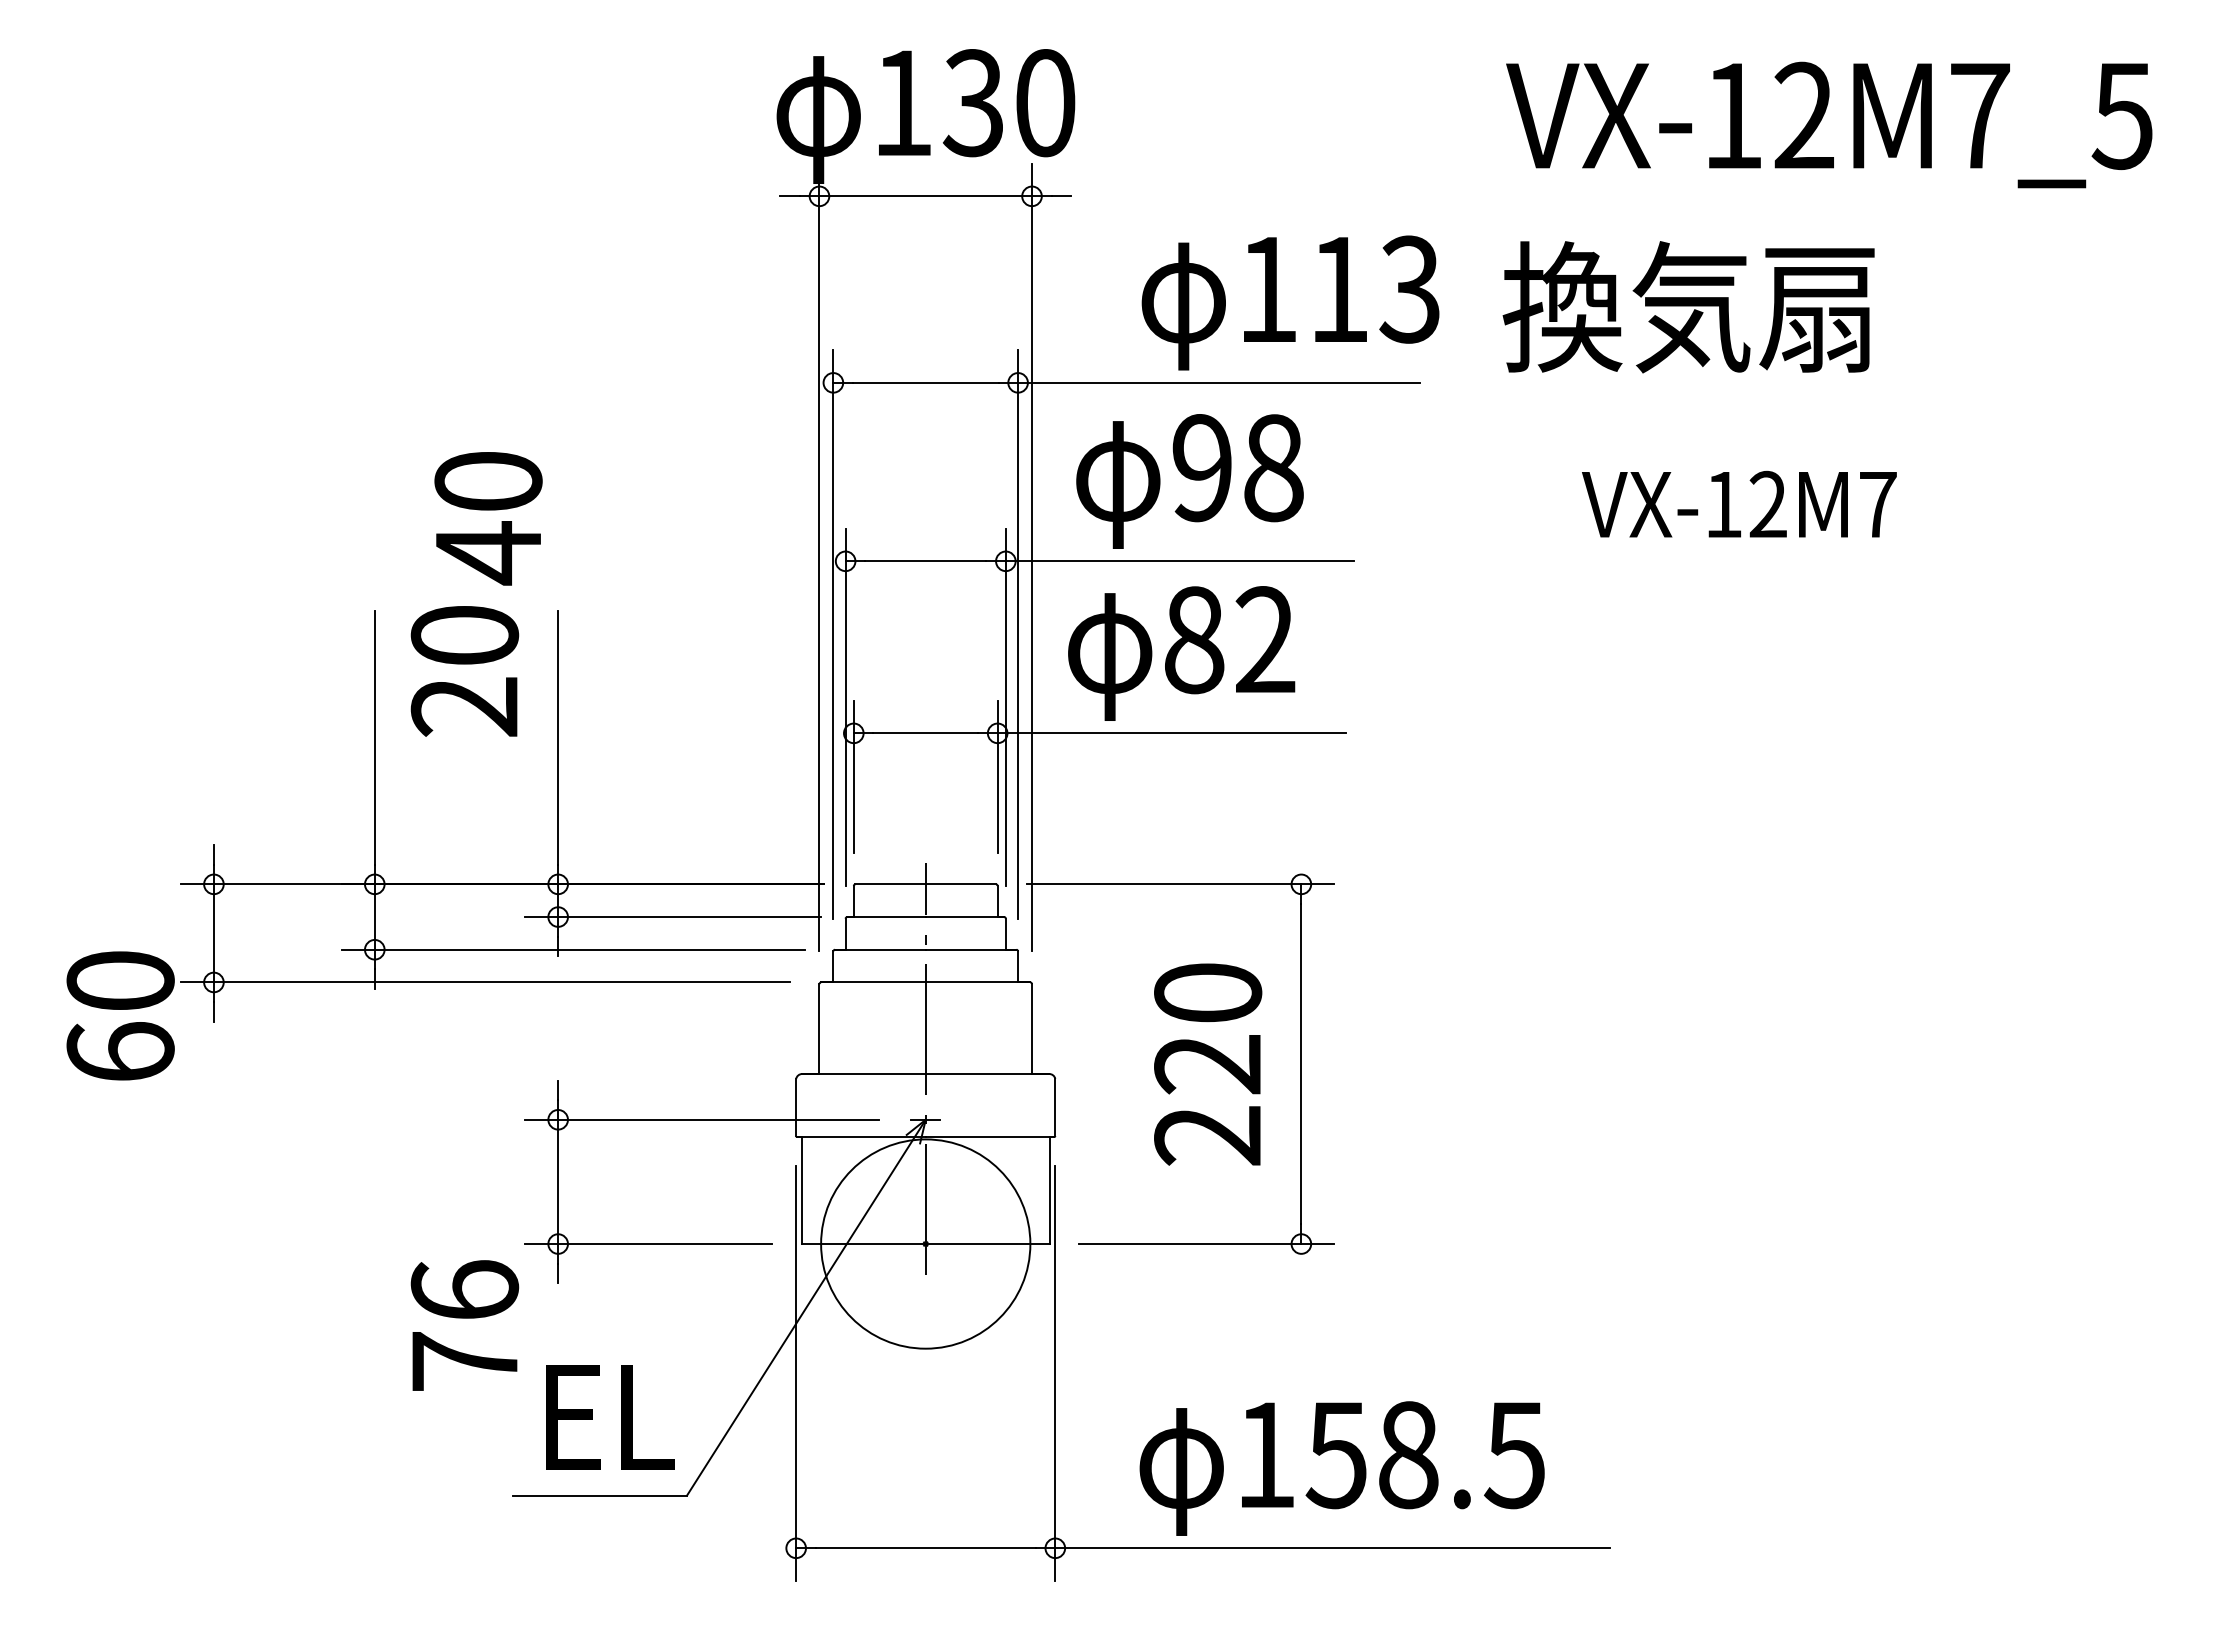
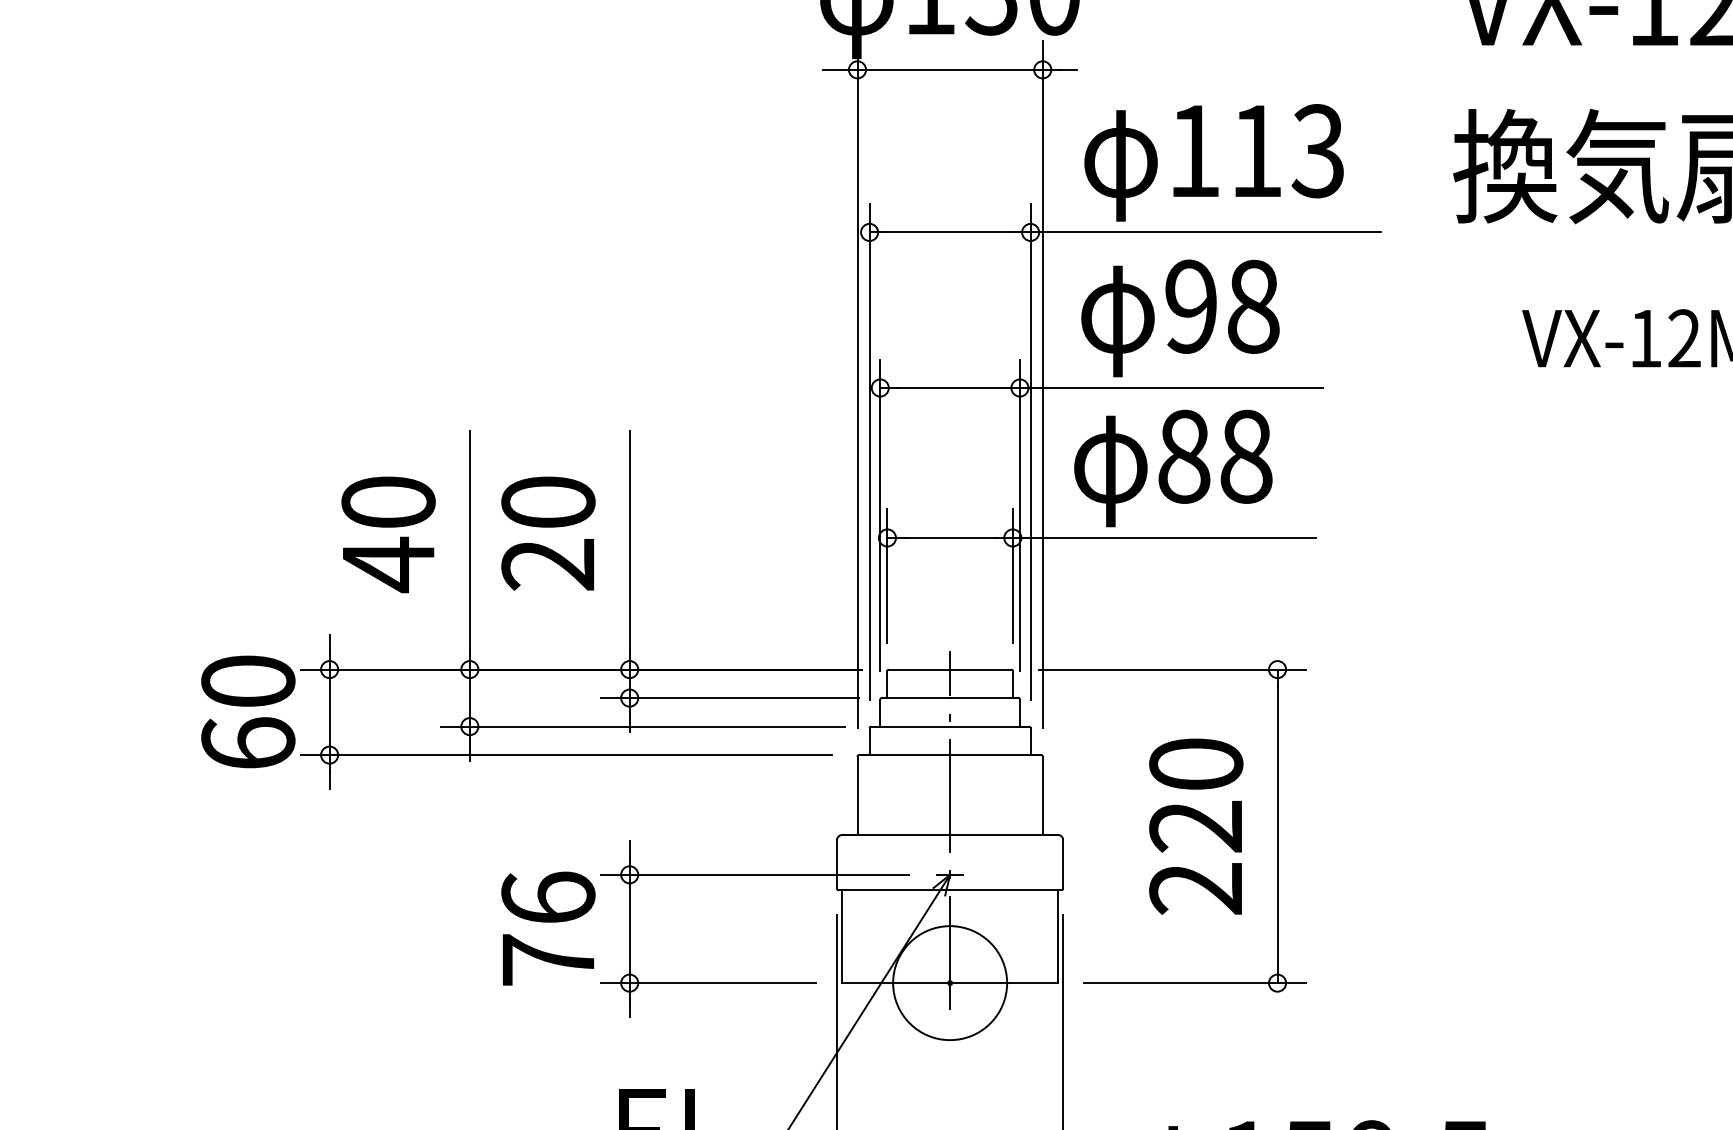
text: (1290, 302) -> (1214, 162), moved
text: (488, 518) -> (388, 534), moved
text: (1265, 640) -> (1246, 457), 82 -> 88
text: (464, 671) -> (548, 533), moved
text: (120, 1015) -> (248, 711), moved
circle: (925, 1243) -> (949, 982), size x0.62
text: (464, 1325) -> (548, 928), moved

